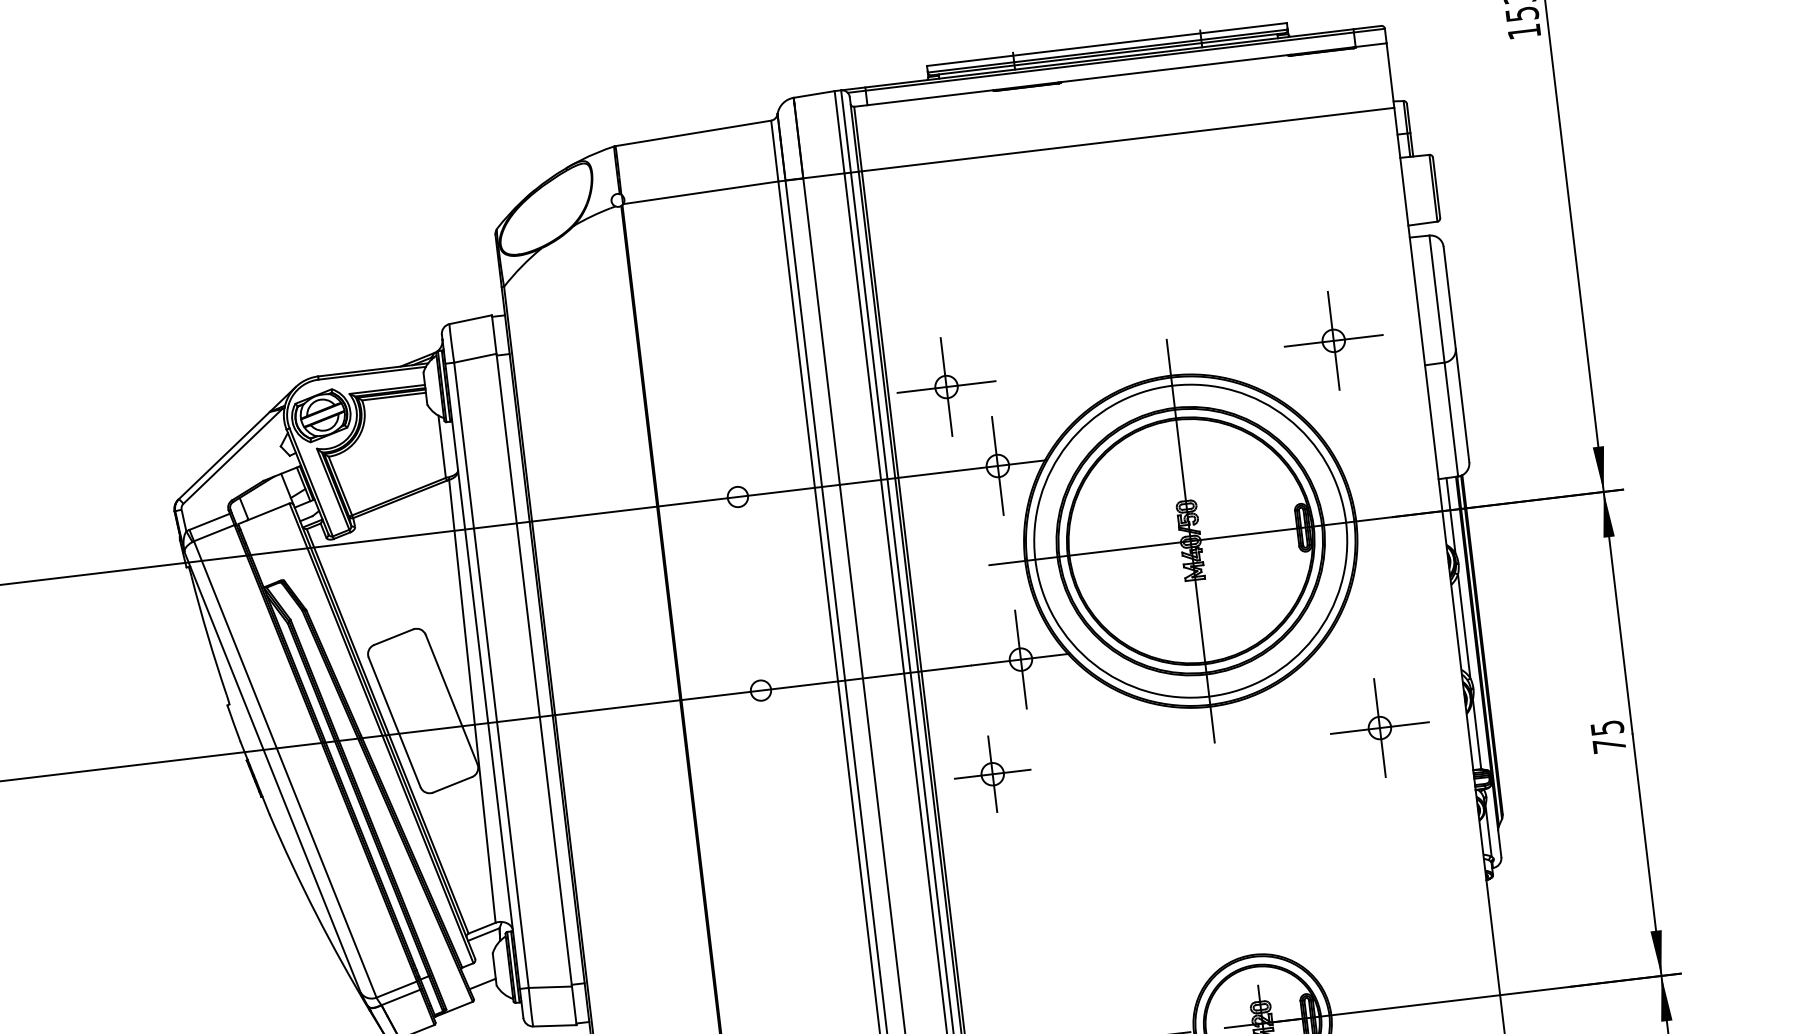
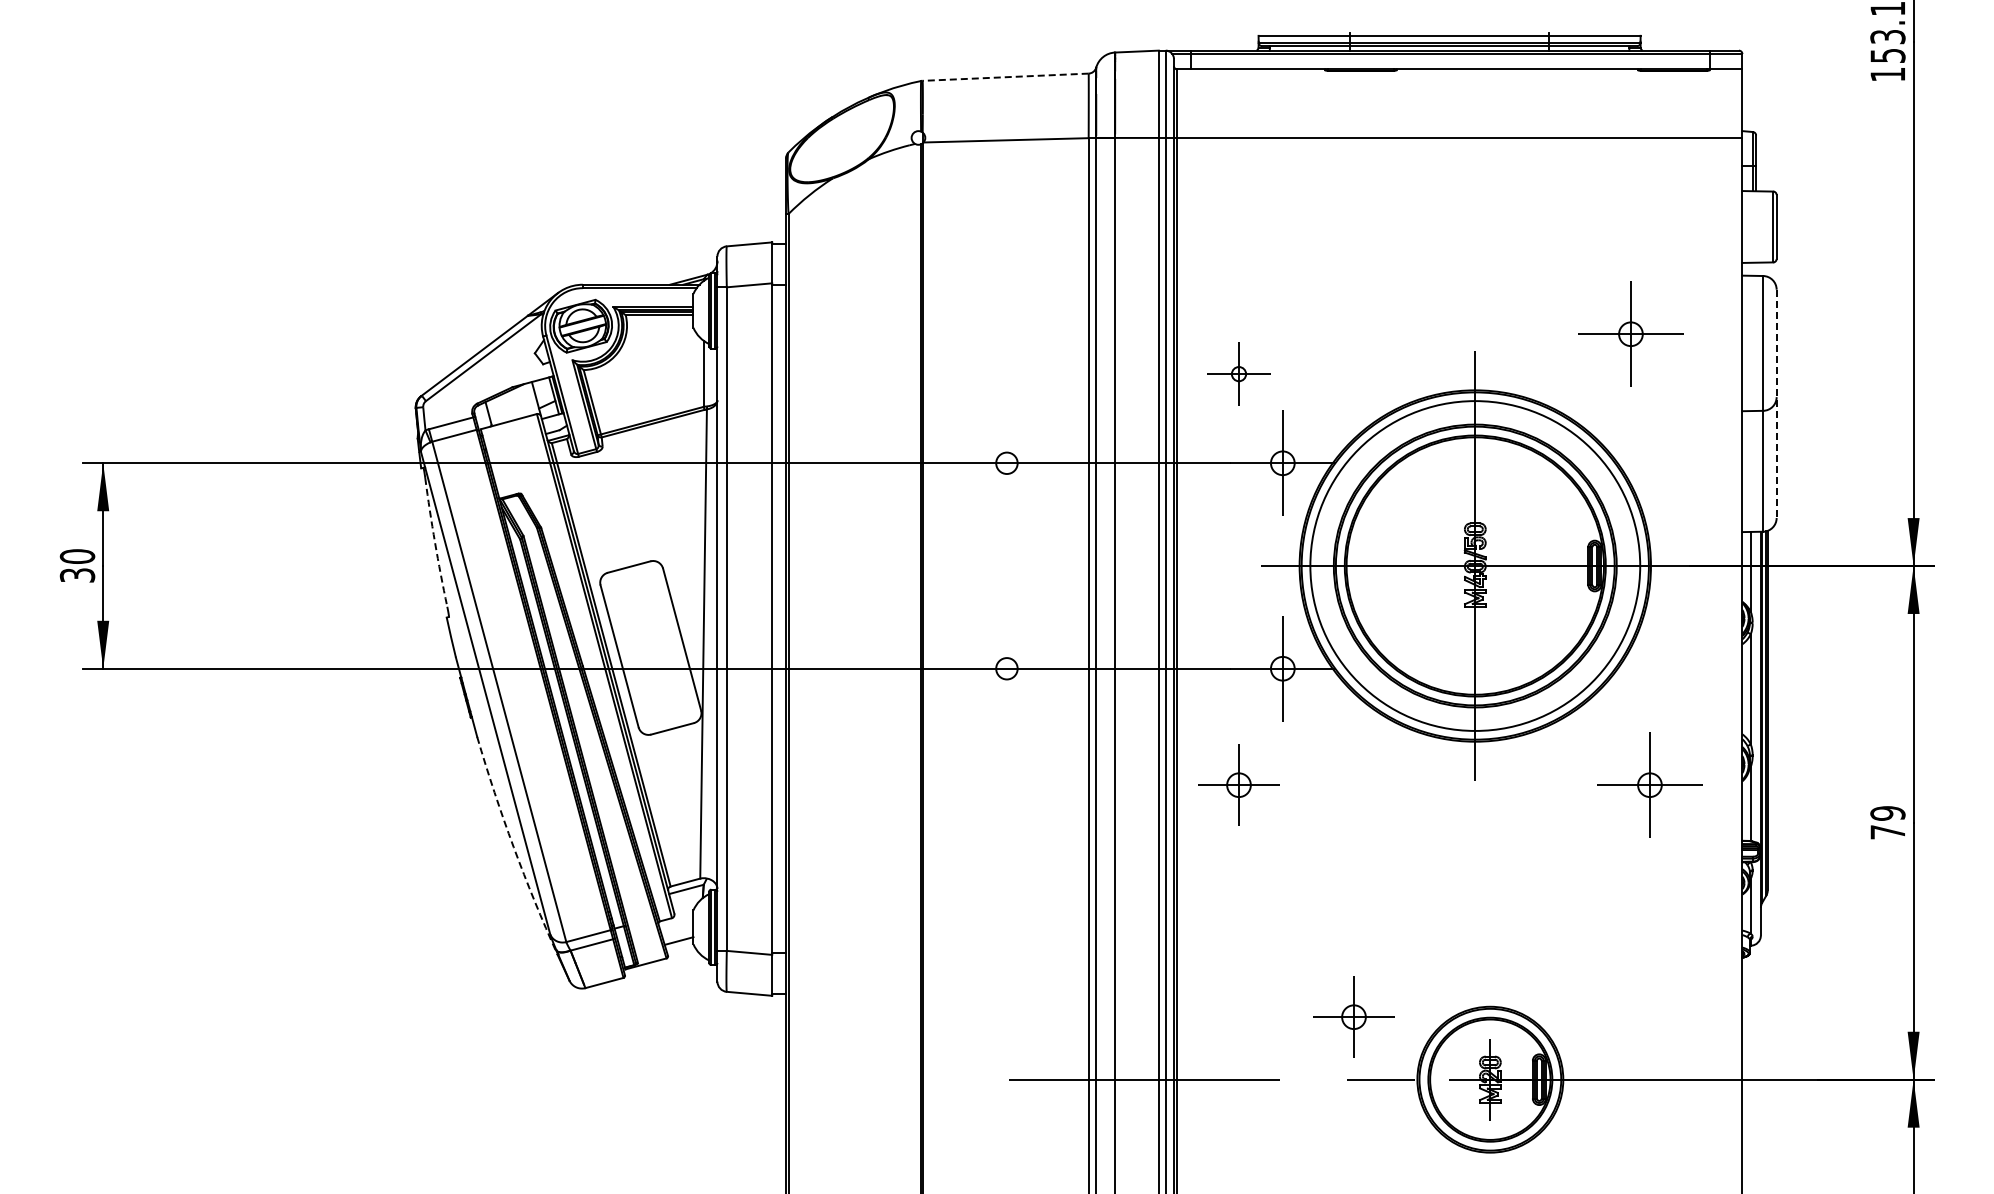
line: (693, 133) -> (1005, 77), solid -> dashed
part: (1333, 340) -> (1630, 333), moved
line: (1456, 355) -> (1776, 404), solid -> dashed
part: (946, 386) -> (1238, 373), size x0.6
arc: (208, 635) -> (435, 542), solid -> dashed
text: (1606, 728) -> (1887, 813), 75 -> 79
arc: (316, 914) -> (513, 847), solid -> dashed
part: (1126, 979) -> (1353, 1016), added

